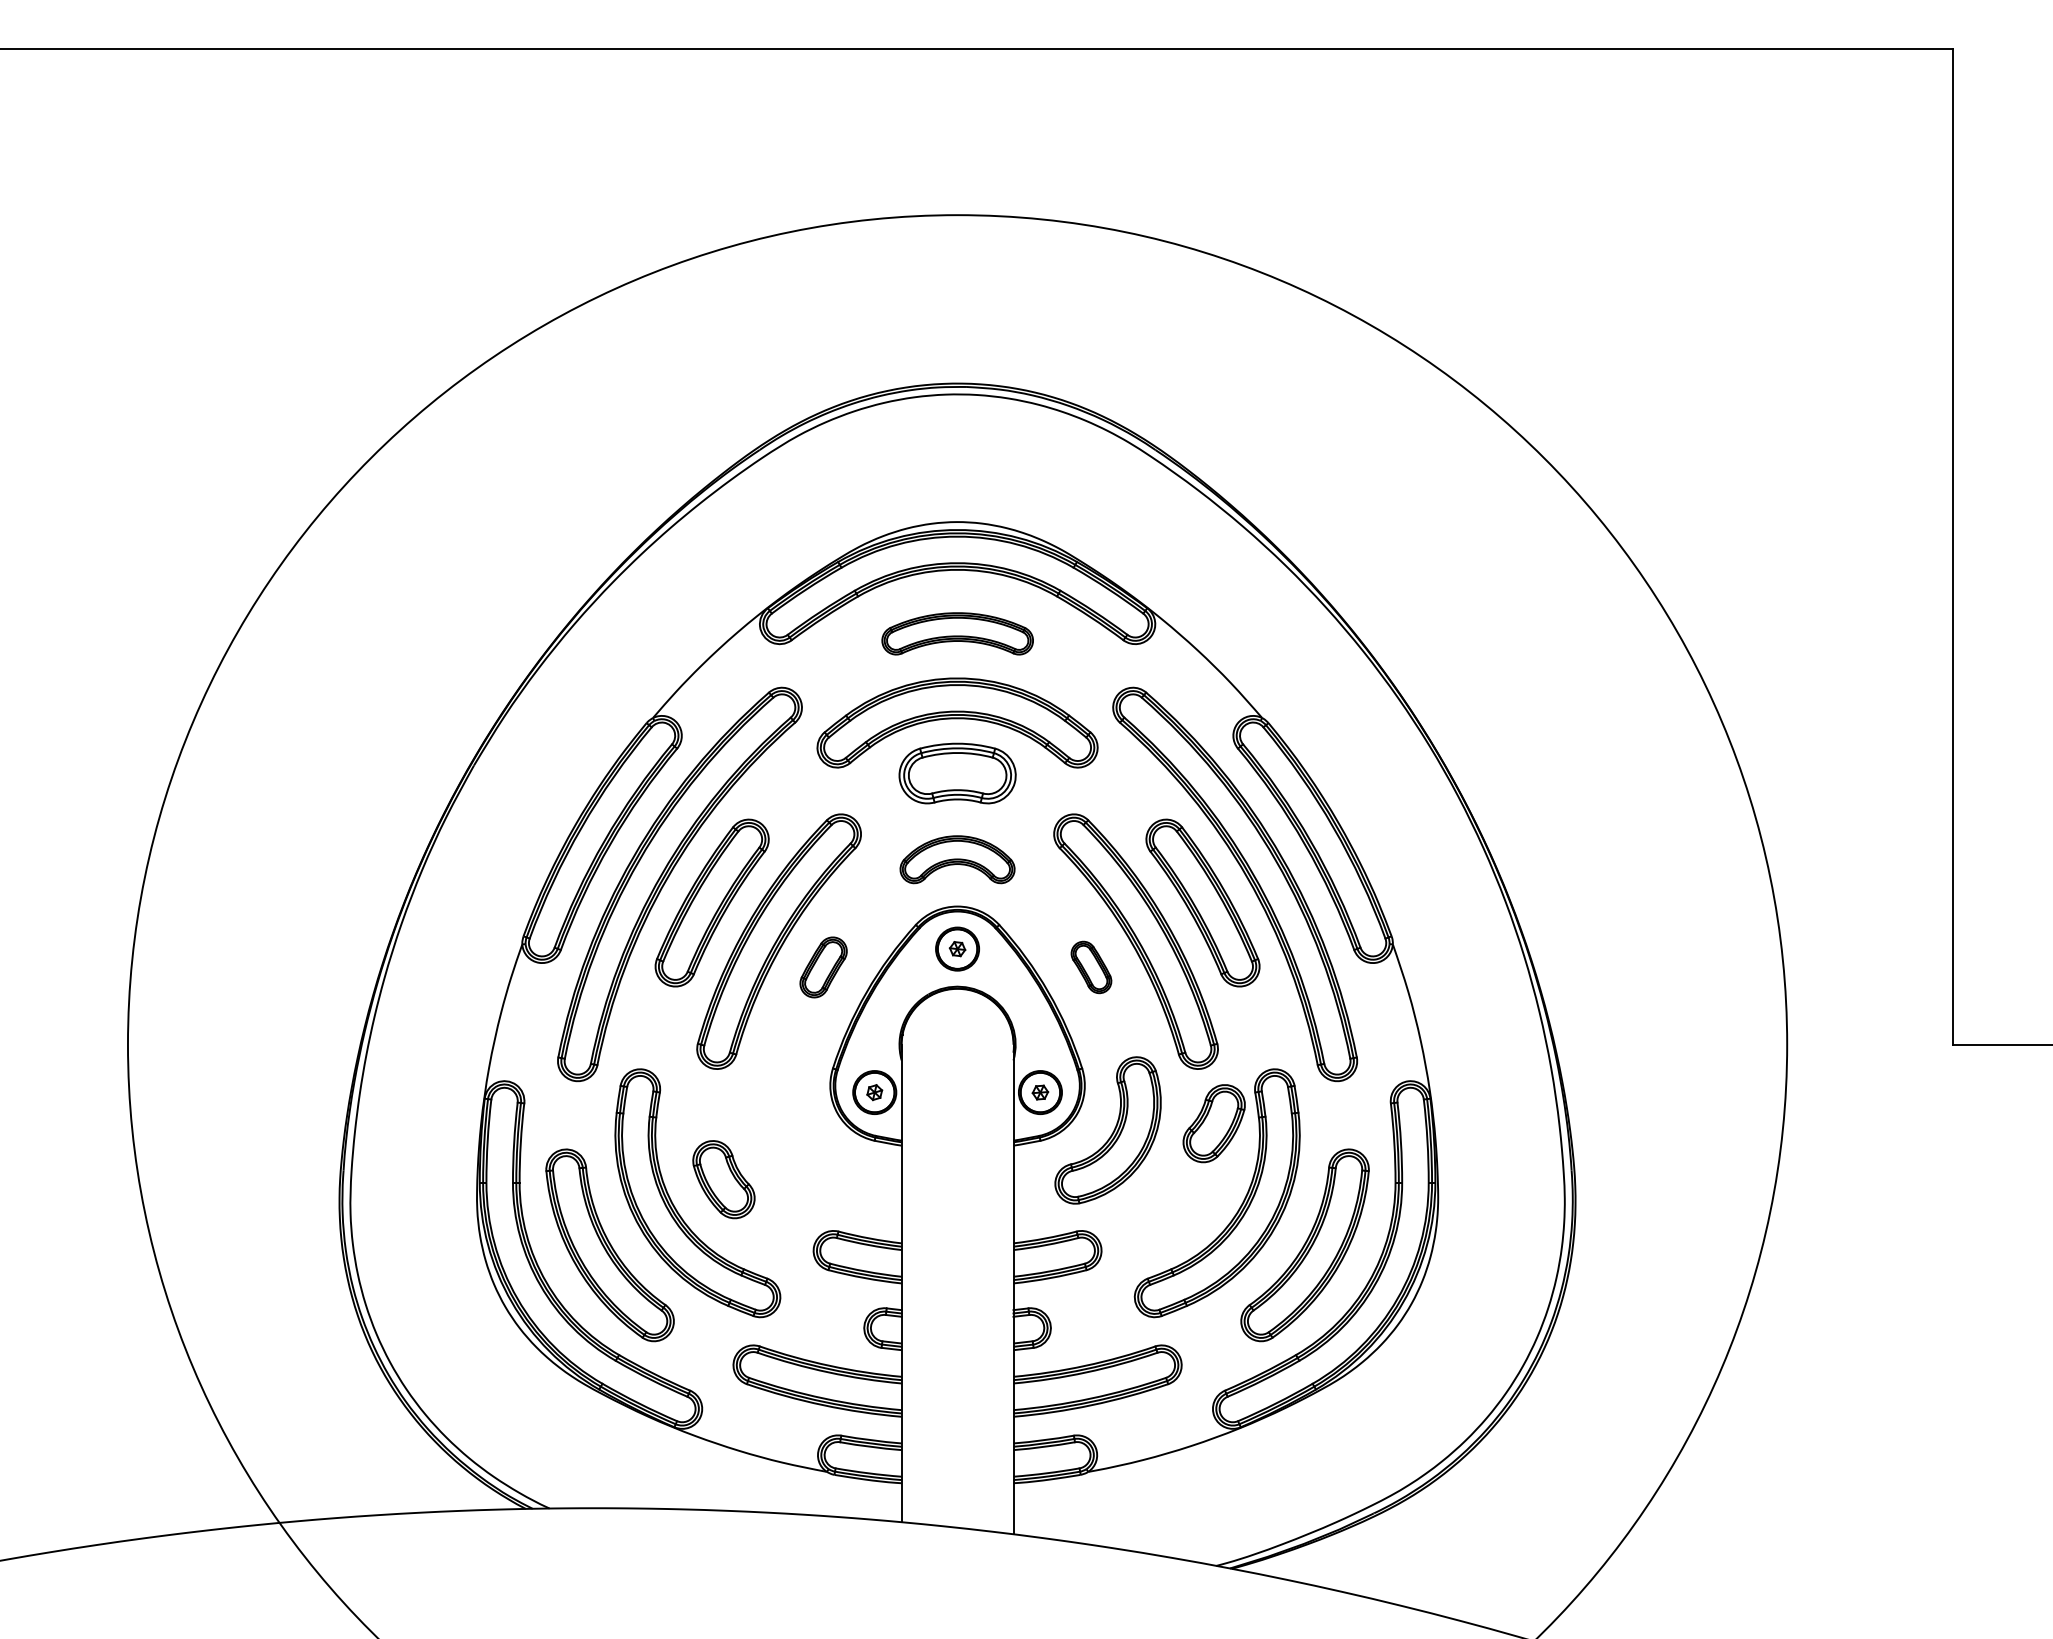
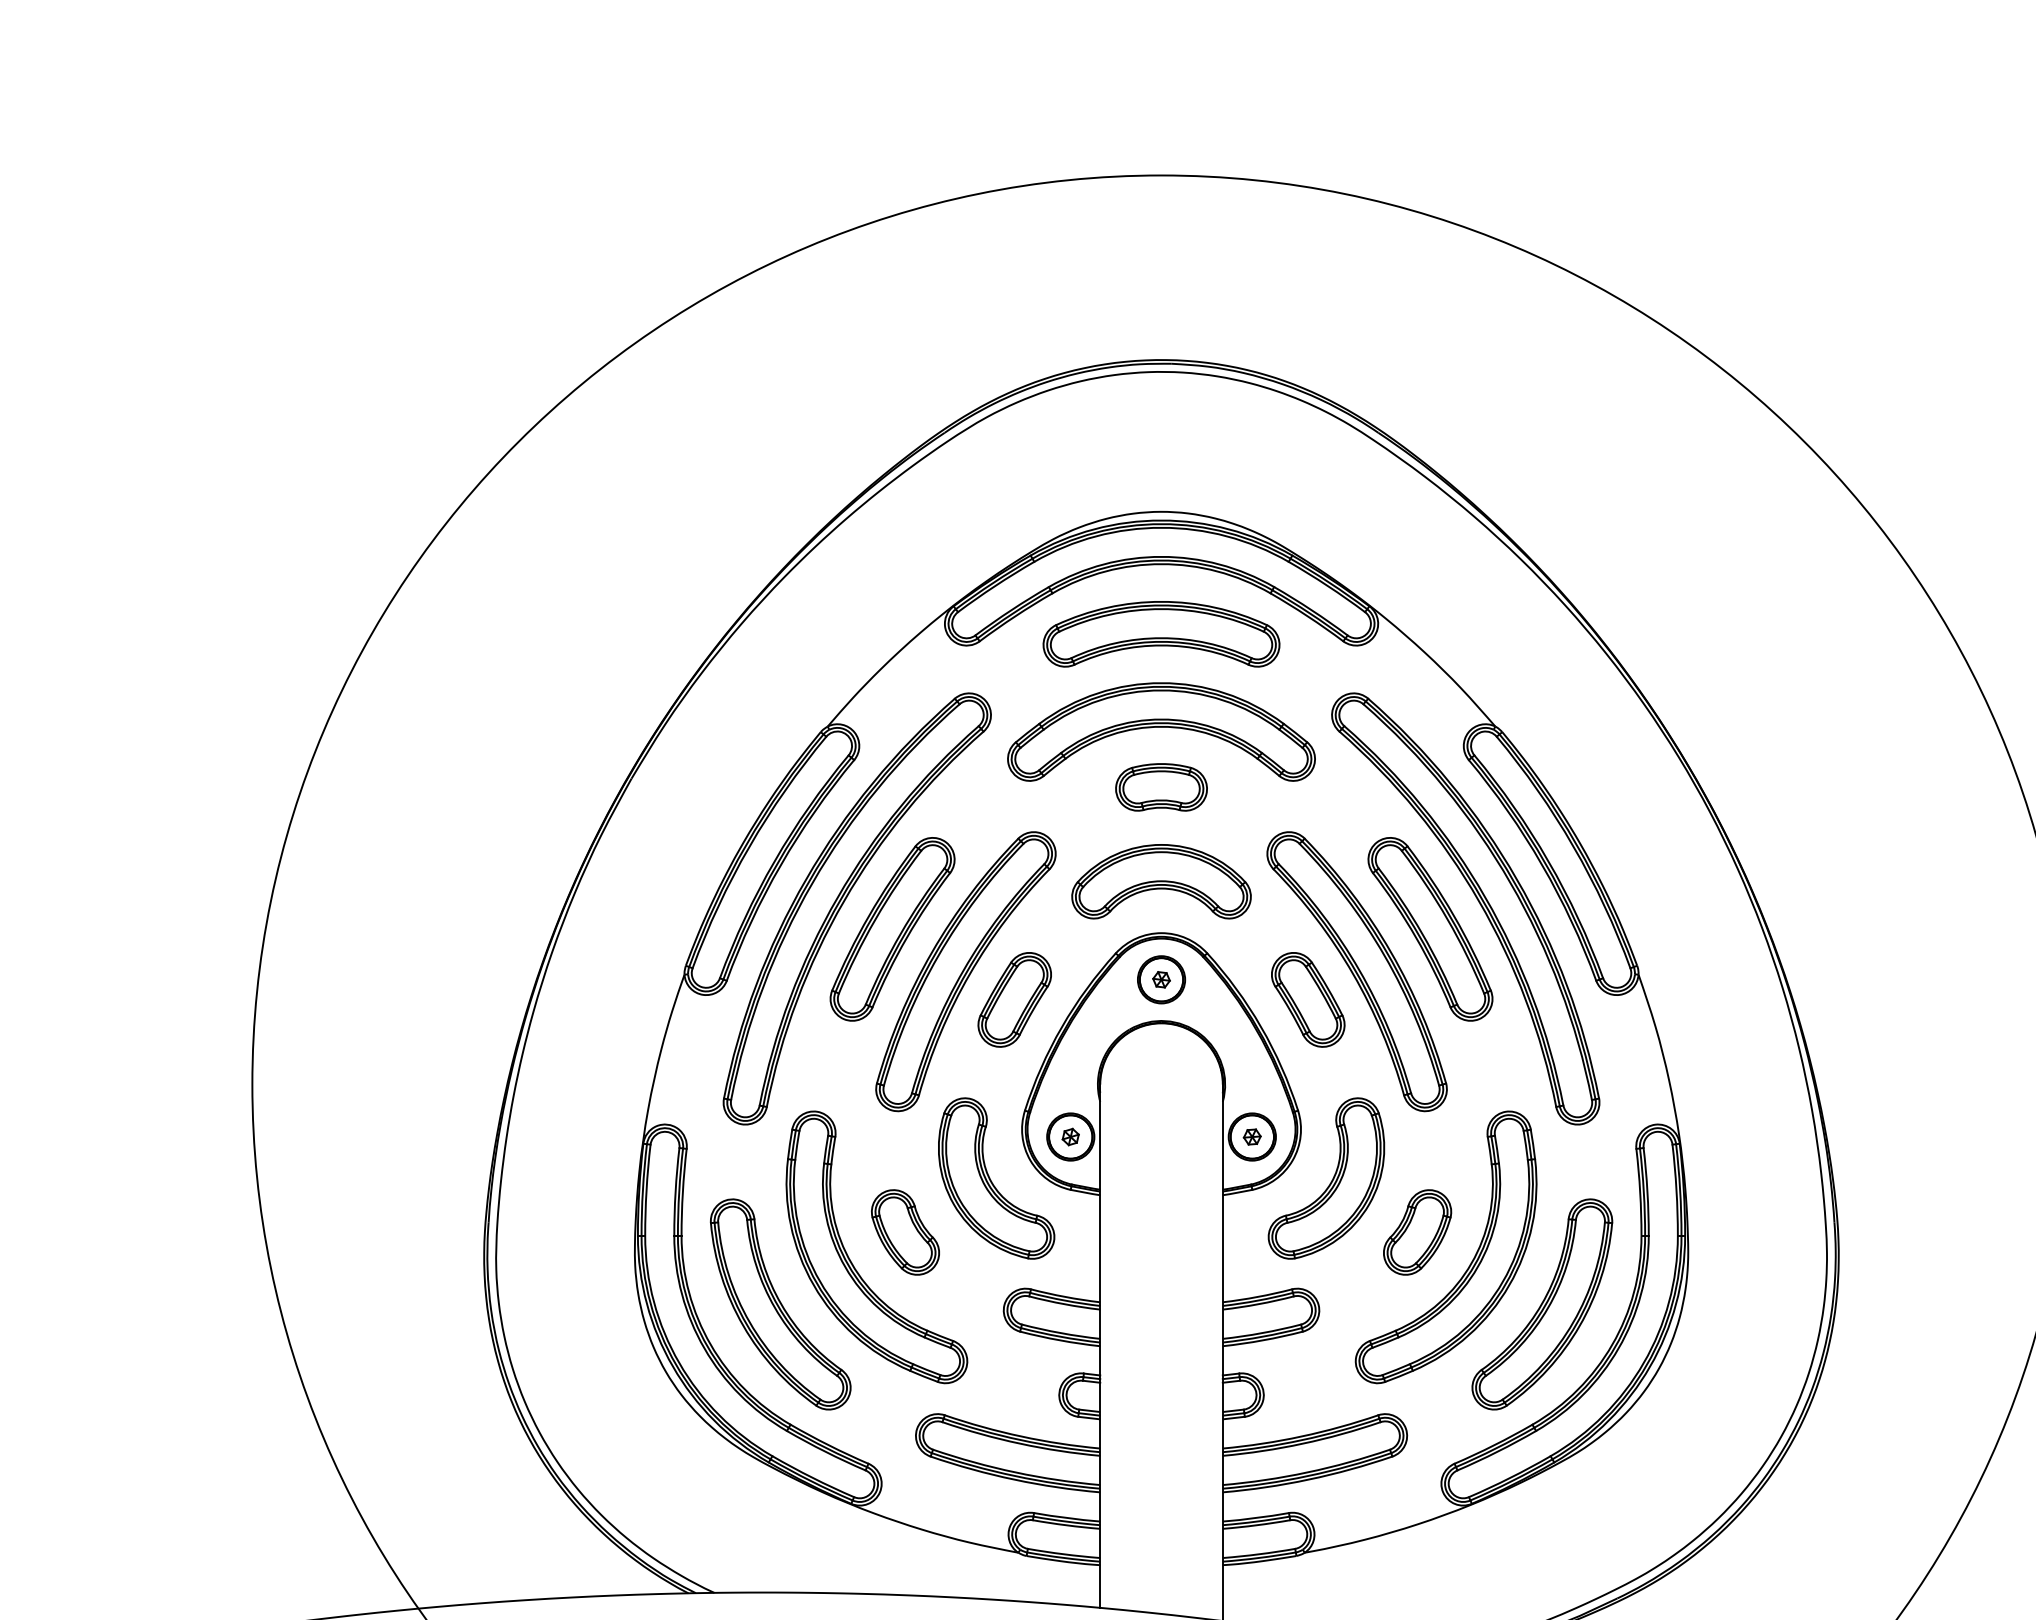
part: (957, 633) -> (1161, 633), size x1.43
part: (957, 773) -> (1161, 787), size x0.71
part: (957, 859) -> (1161, 881), size x1.43
part: (823, 967) -> (1014, 999), size x1.43
part: (1091, 967) -> (1308, 999), size x1.67
part: (1213, 1123) -> (1416, 1232), moved
part: (806, 1130) -> (995, 1178), added

